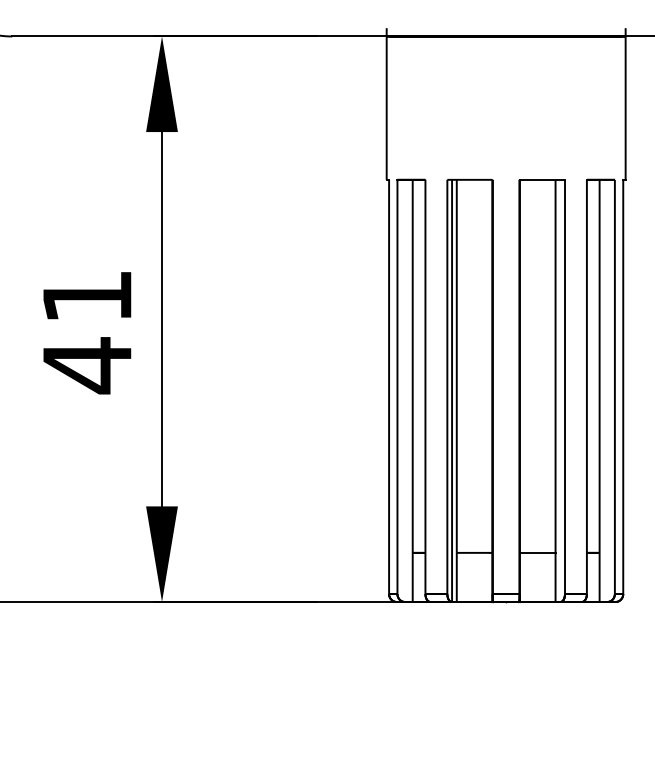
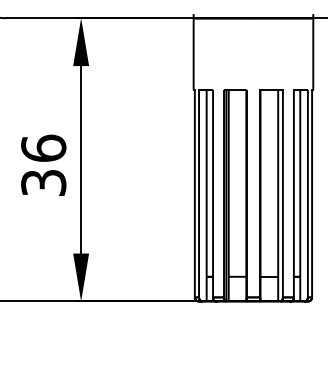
text: (86, 330) -> (43, 165), 41 -> 36

